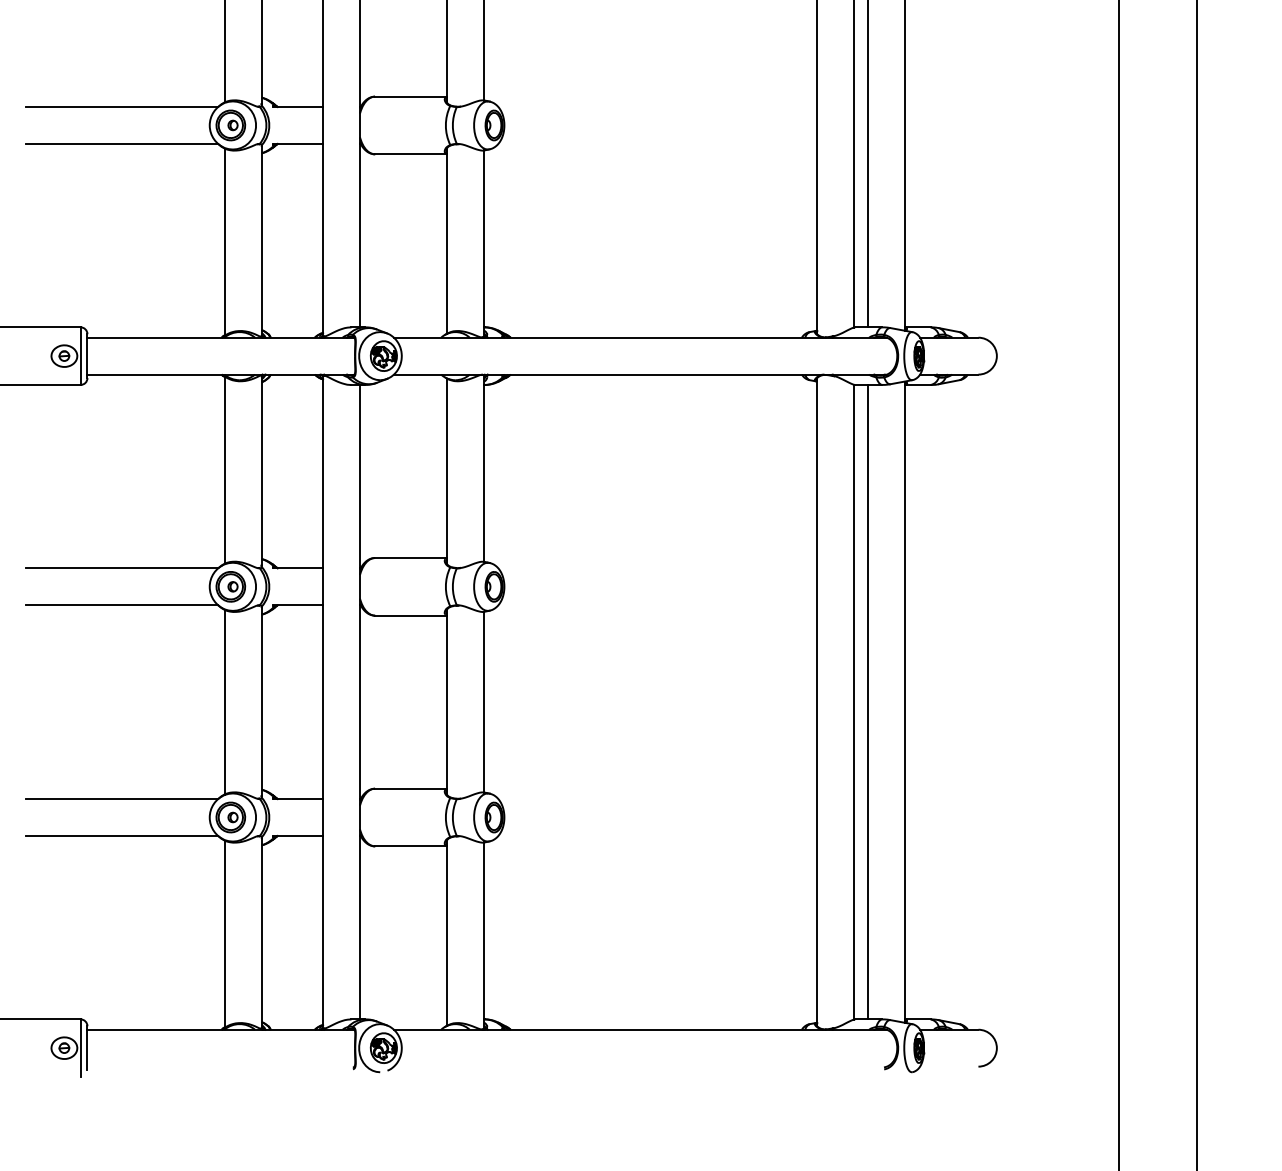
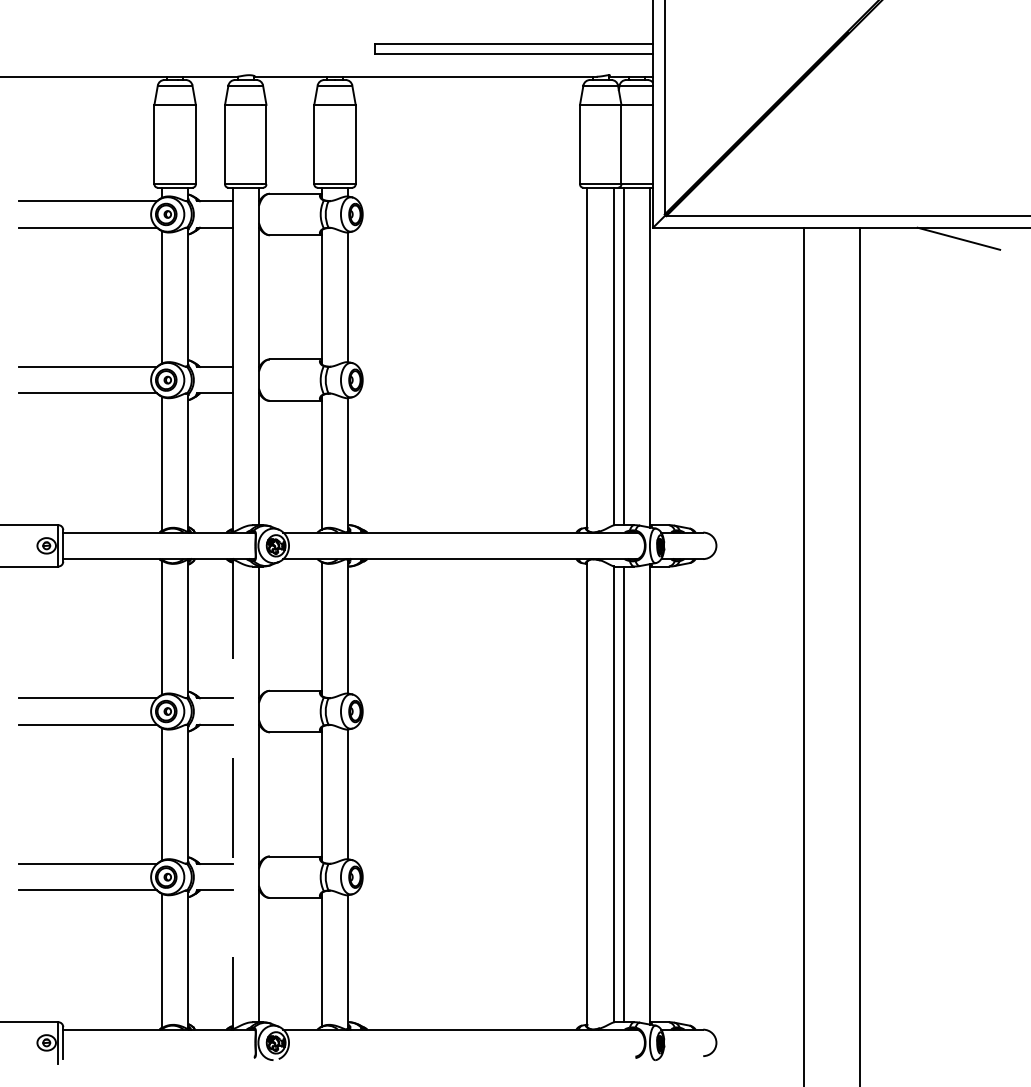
line: (323, 702) -> (232, 794), solid -> dashed

